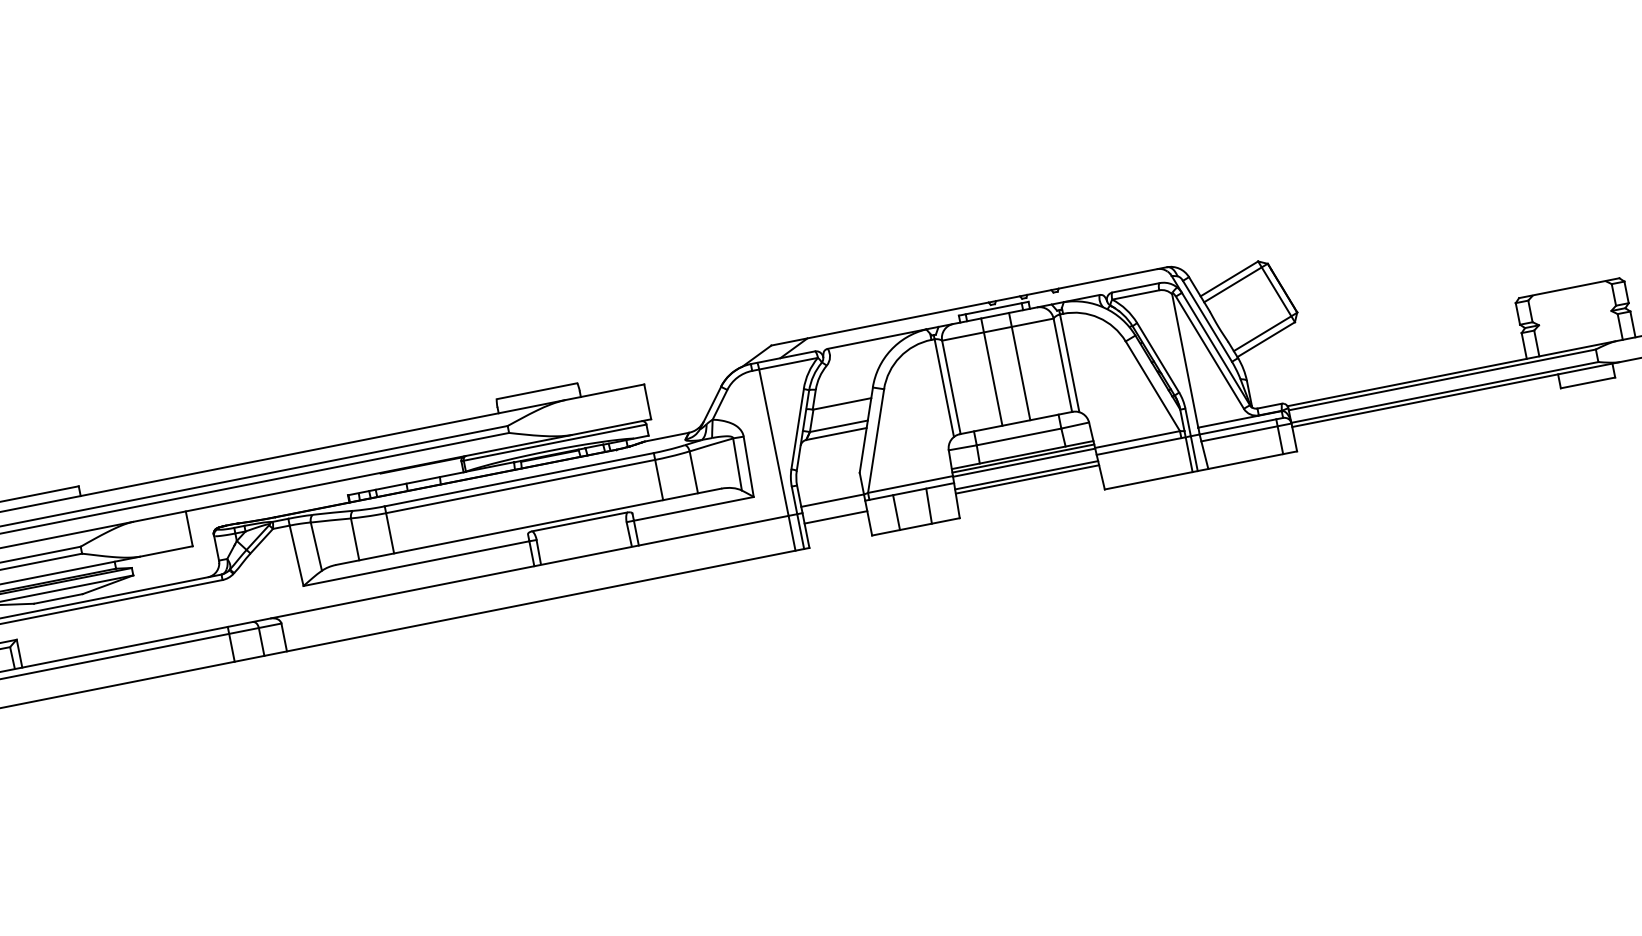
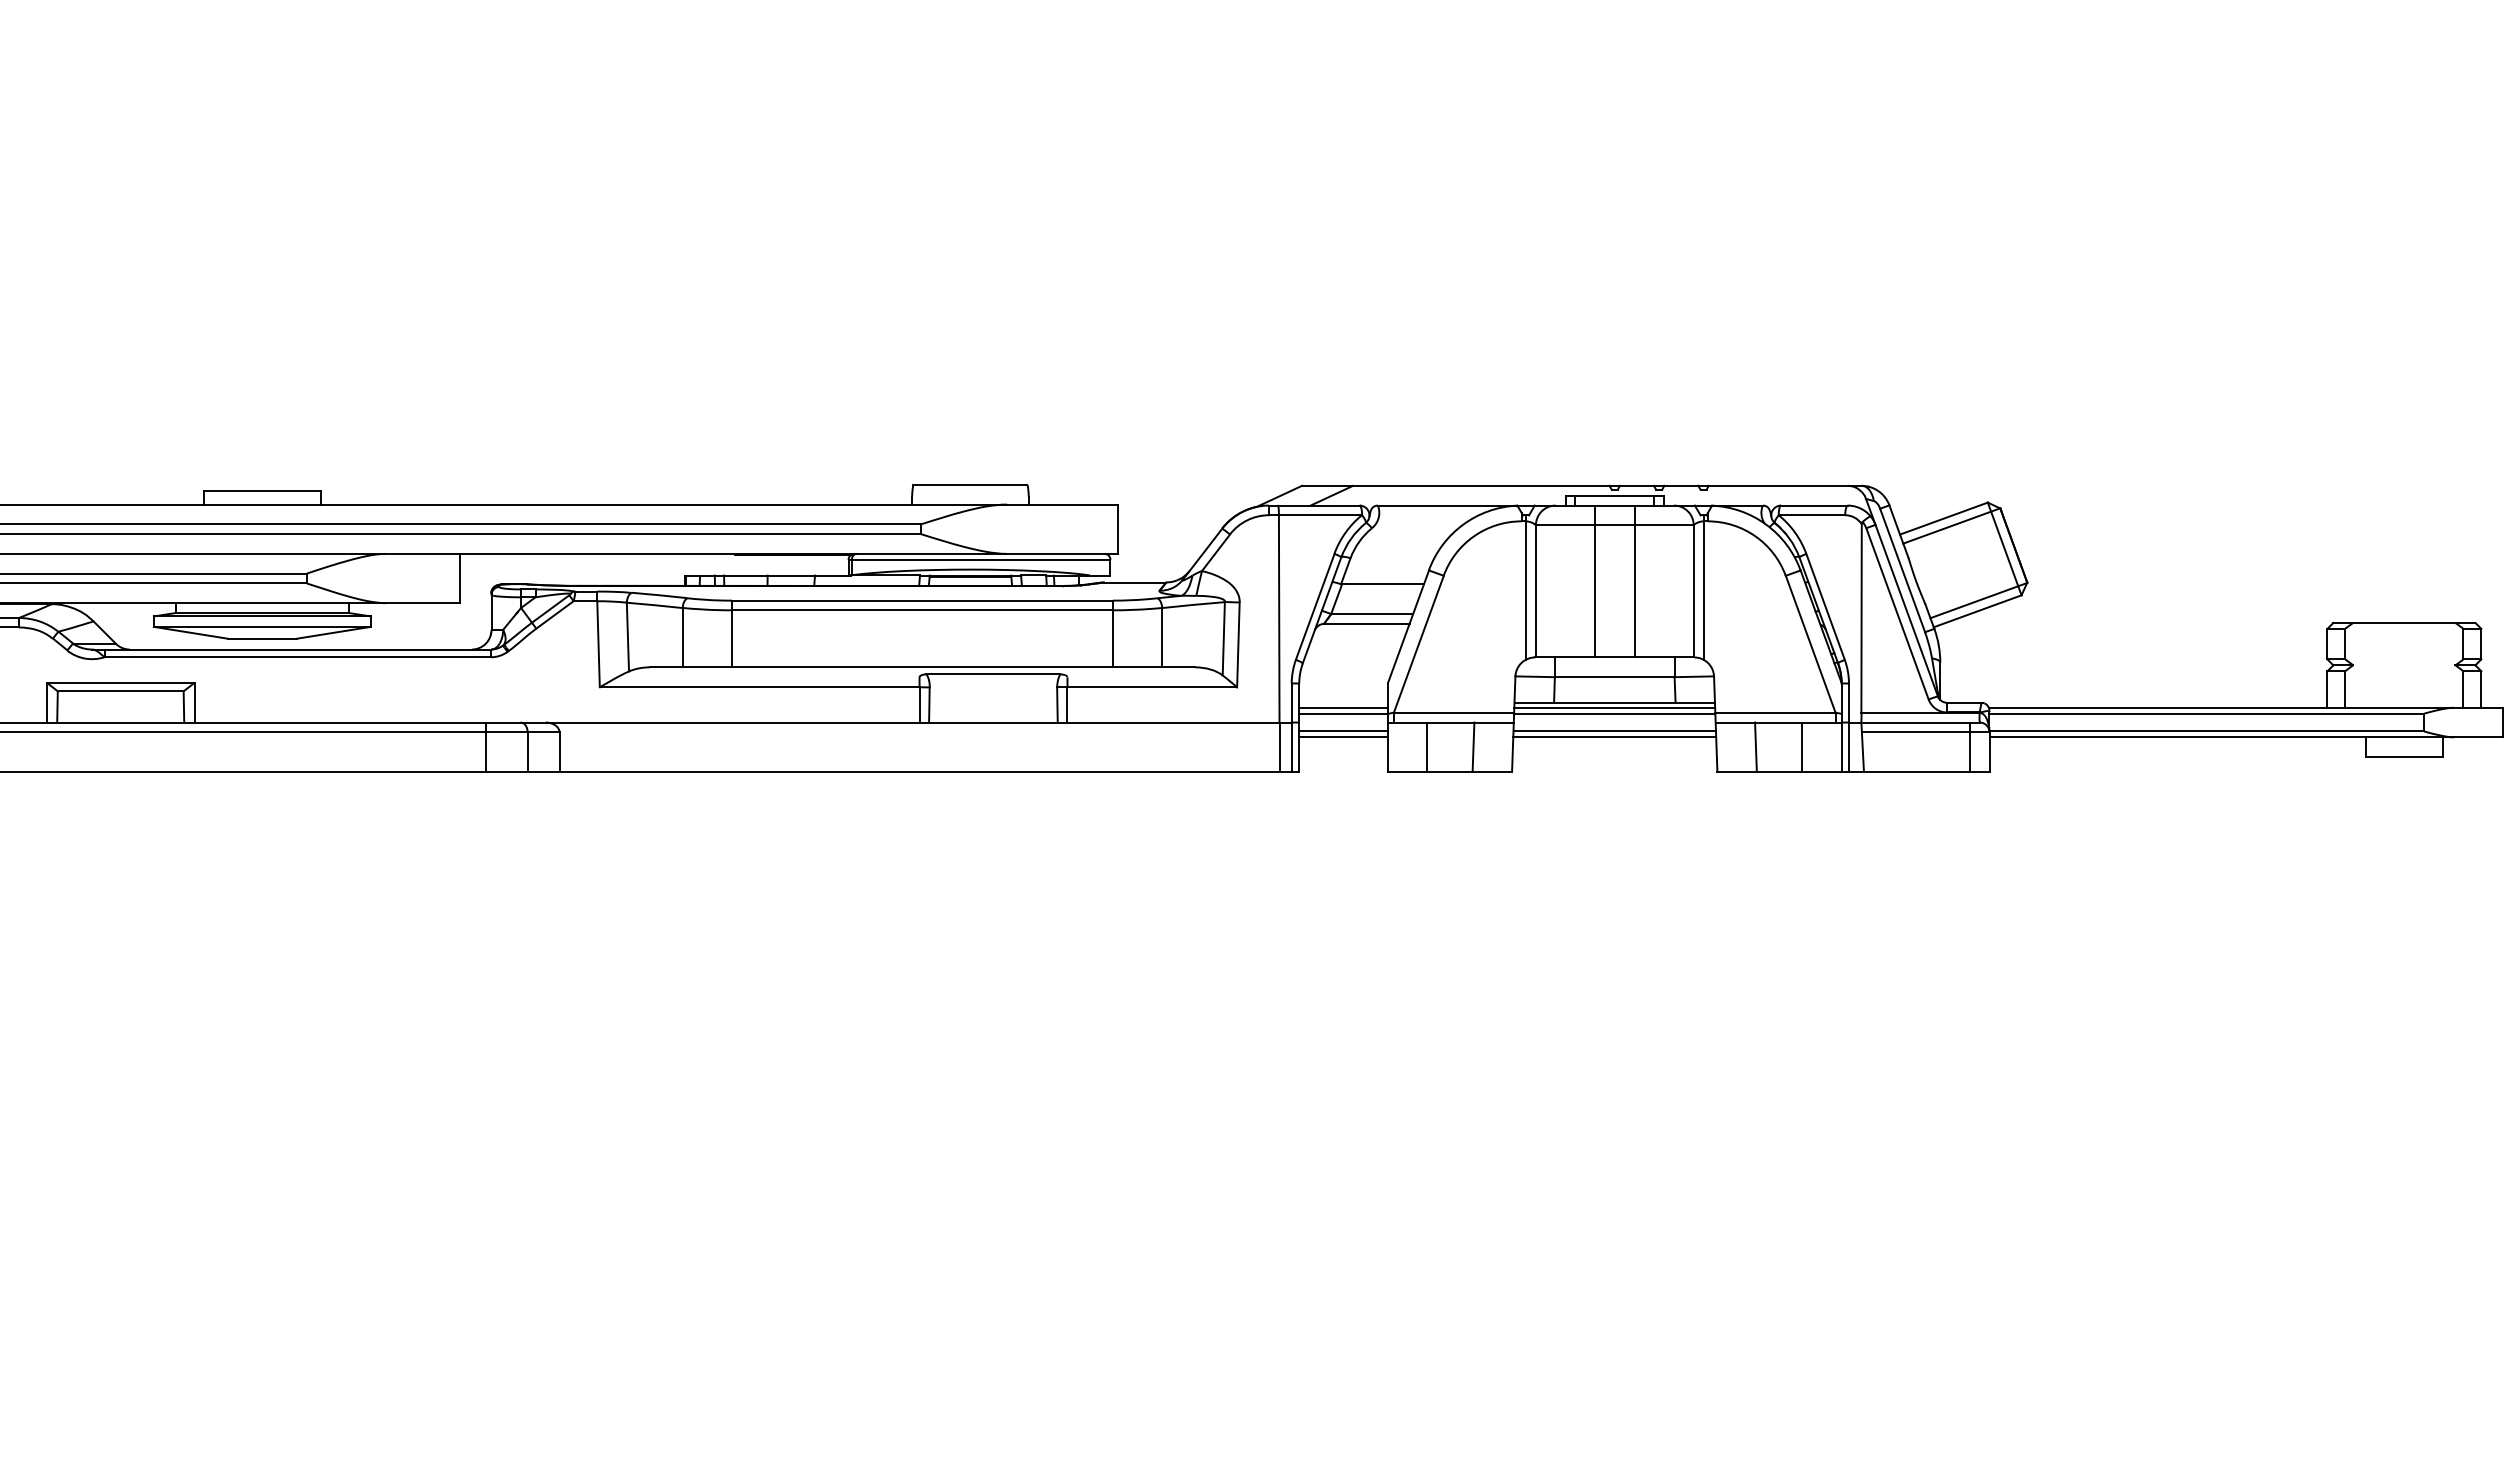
line: (1161, 459) -> (1802, 746), added
line: (1128, 466) -> (1755, 746), added
line: (831, 496) -> (1343, 707), added
line: (835, 513) -> (1343, 731), added

